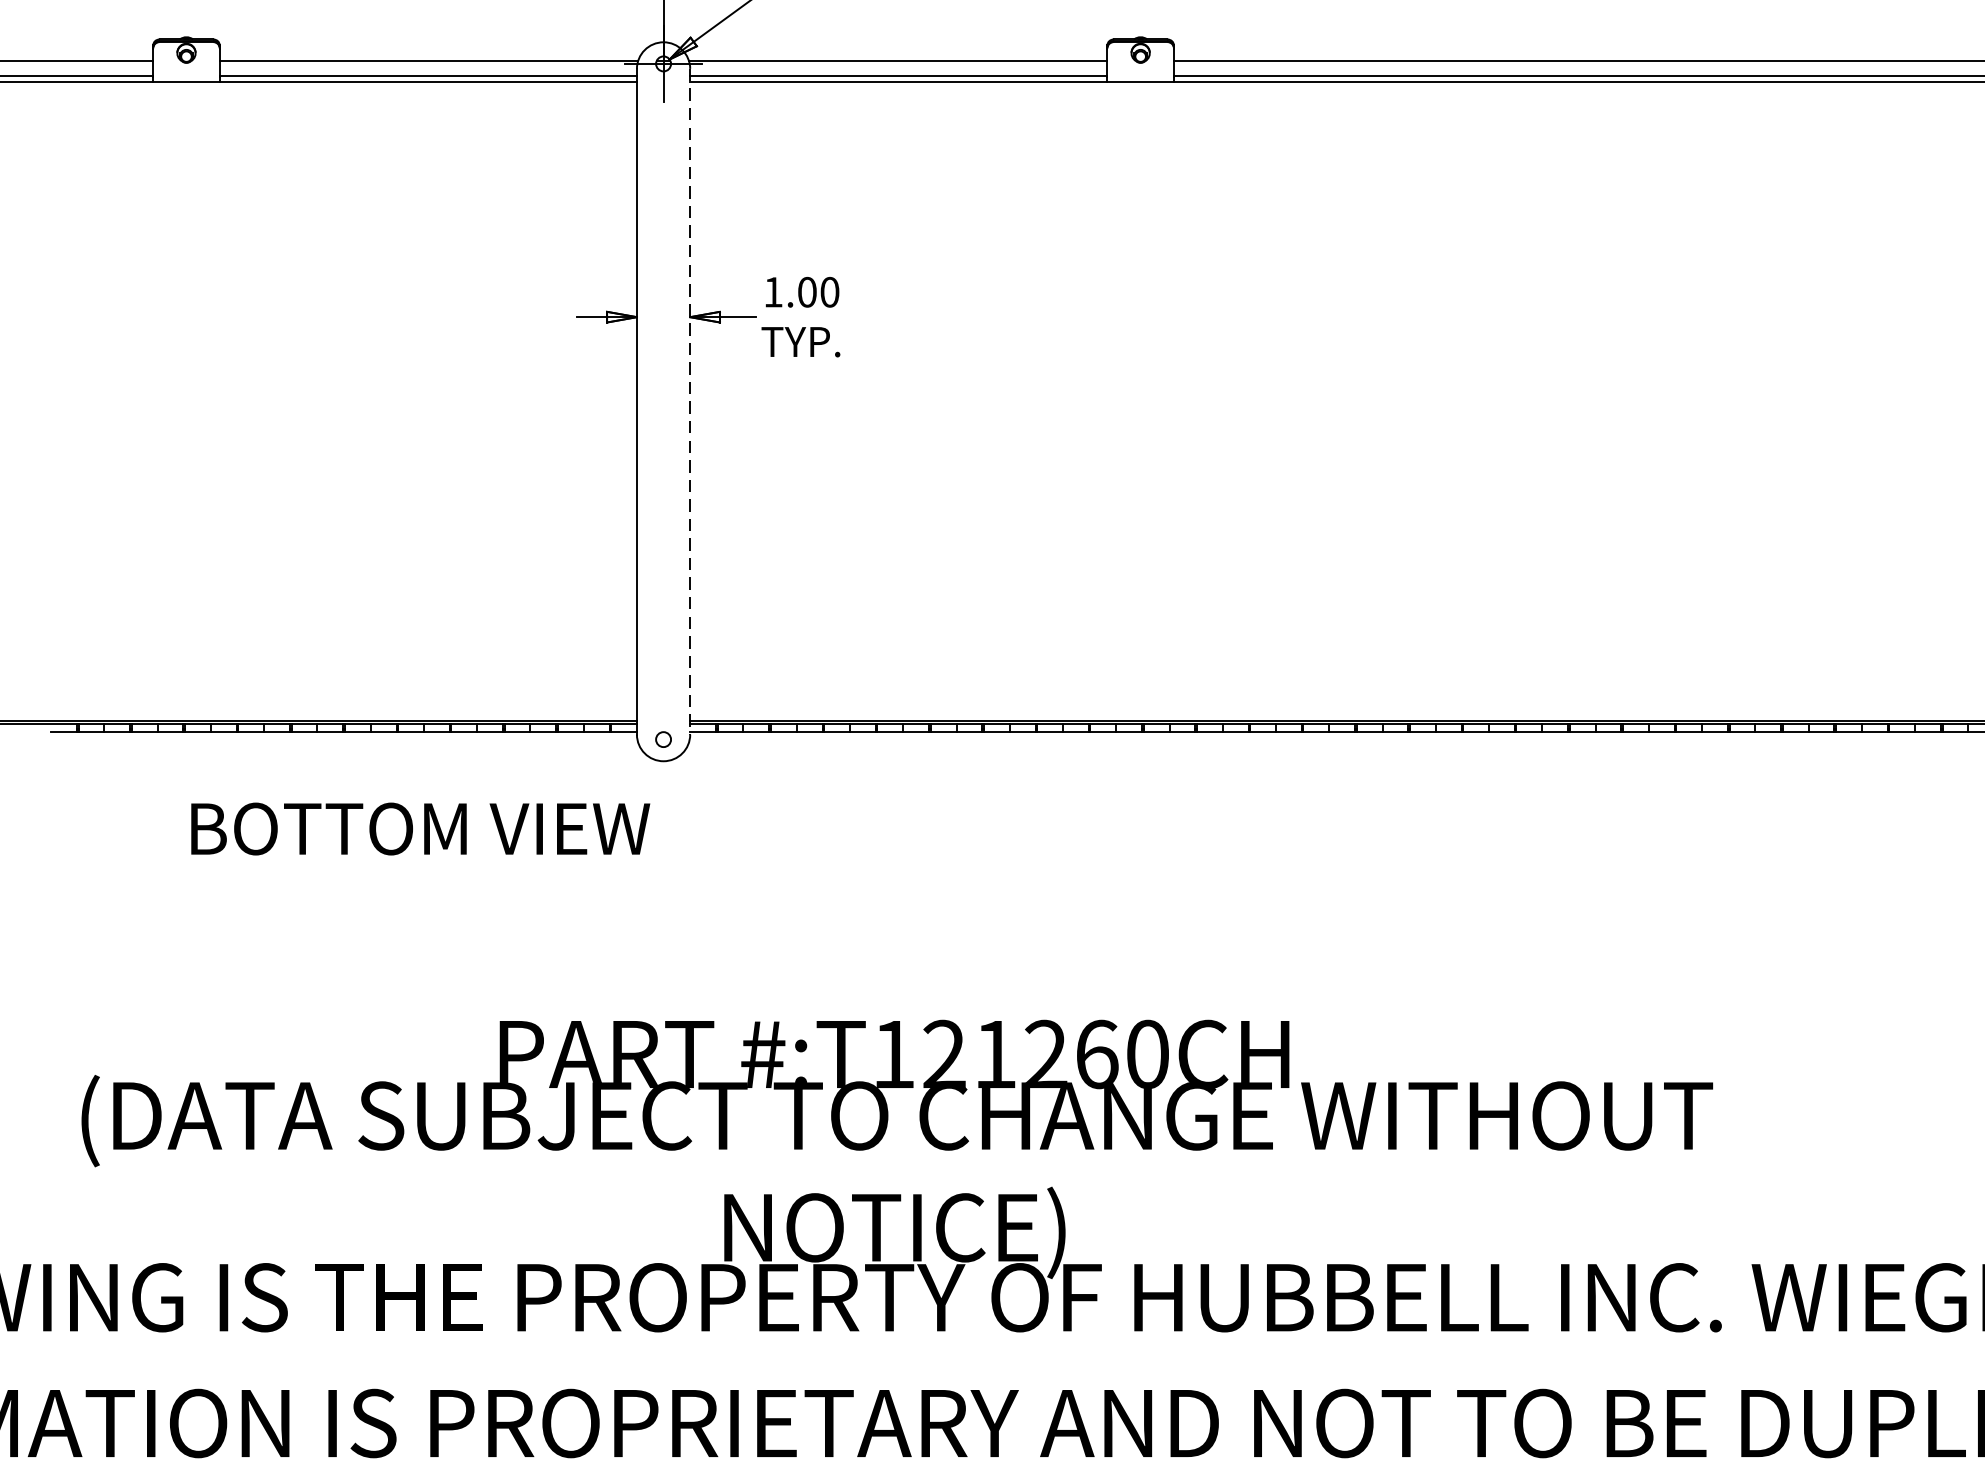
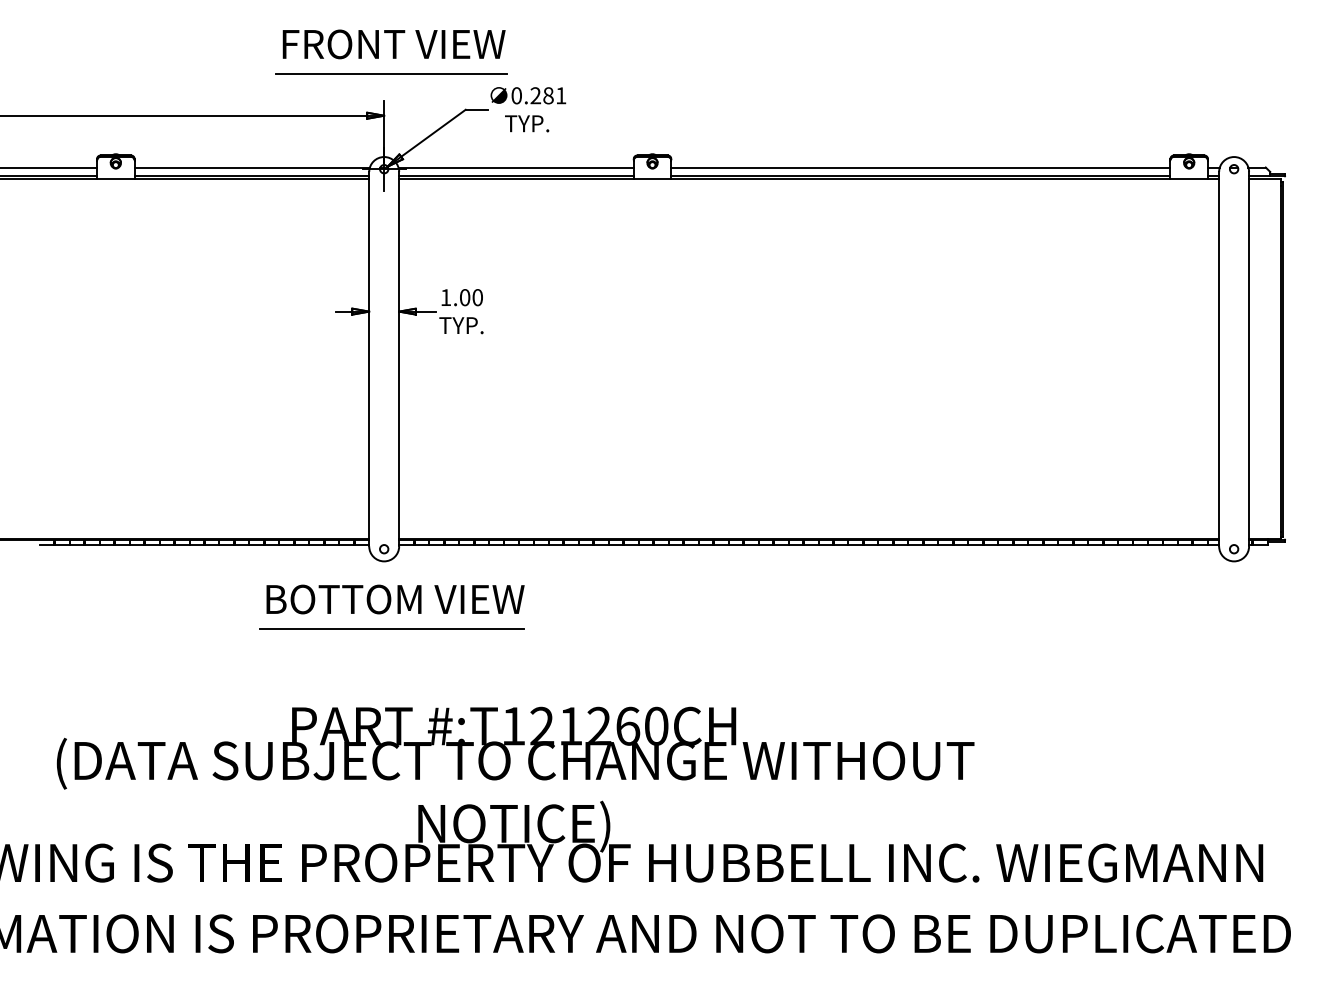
line: (690, 402) -> (399, 359), dashed -> solid
text: (420, 828) -> (395, 599), moved
line: (676, 880) -> (391, 628), added

